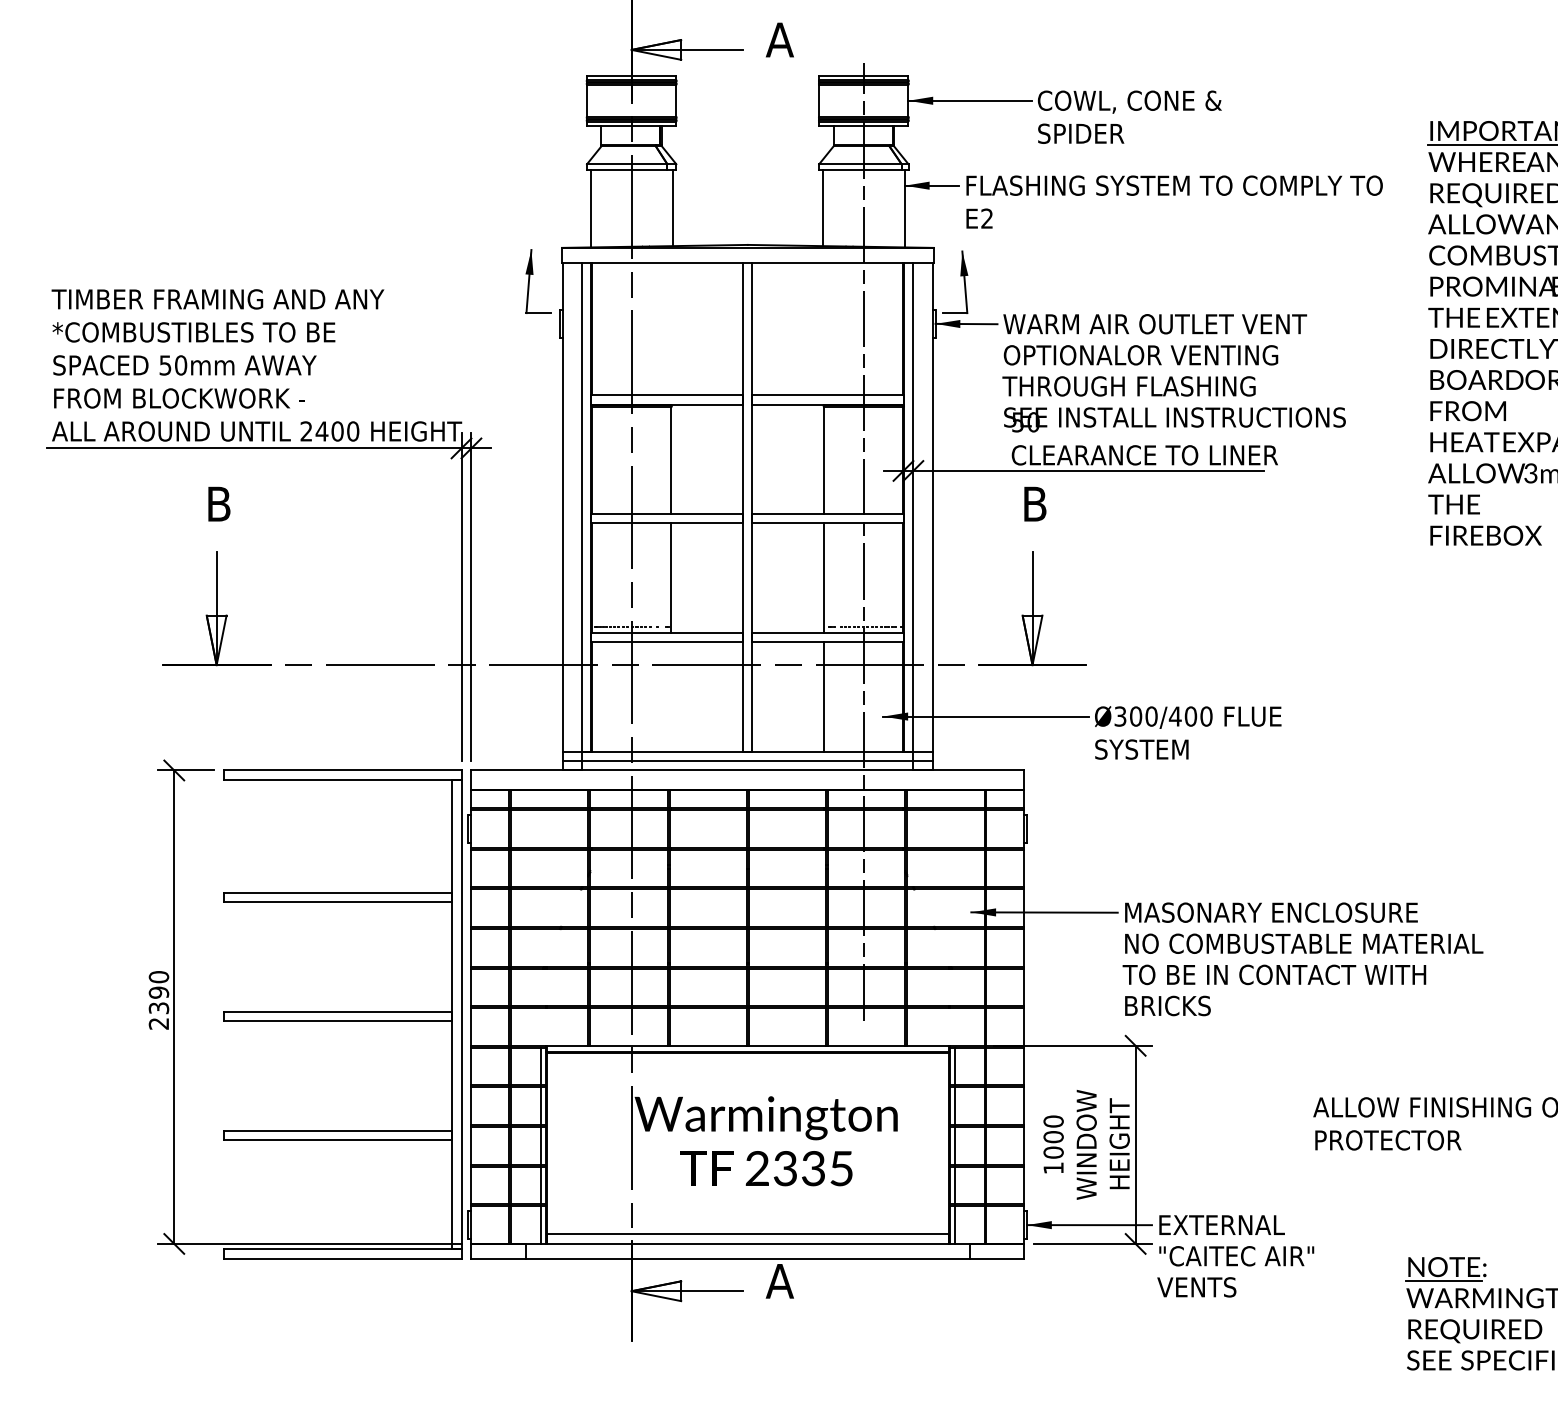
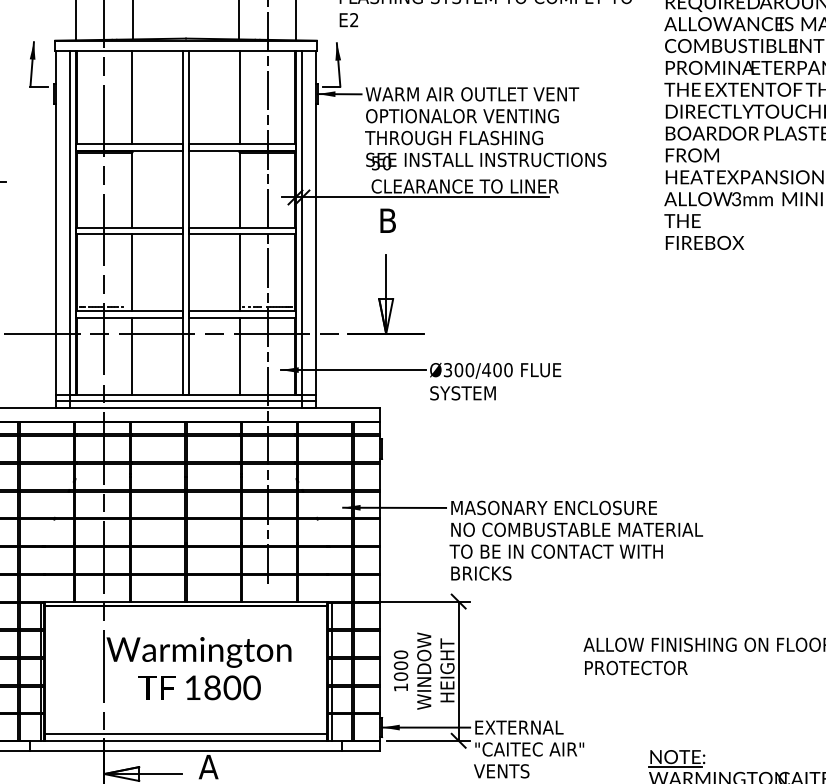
line: (671, 328) -> (132, 97), added
line: (824, 328) -> (239, 97), added
line: (671, 696) -> (132, 356), added
text: (799, 1168) -> (222, 687), 2335 -> 1800

